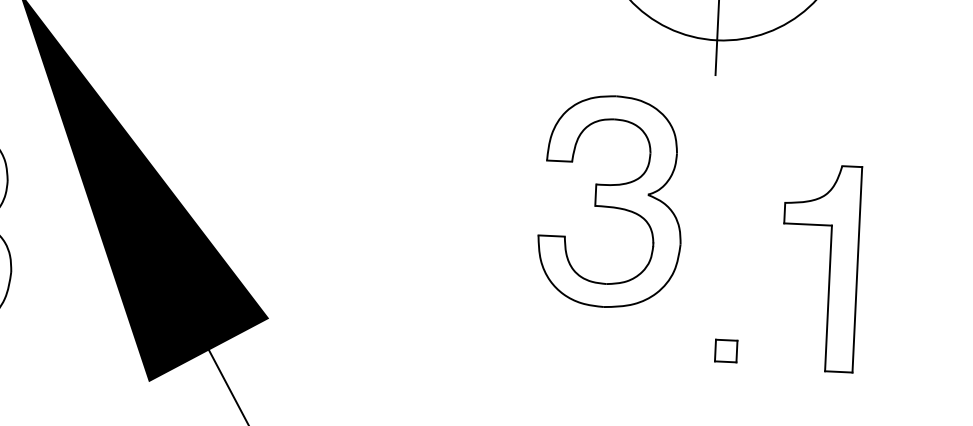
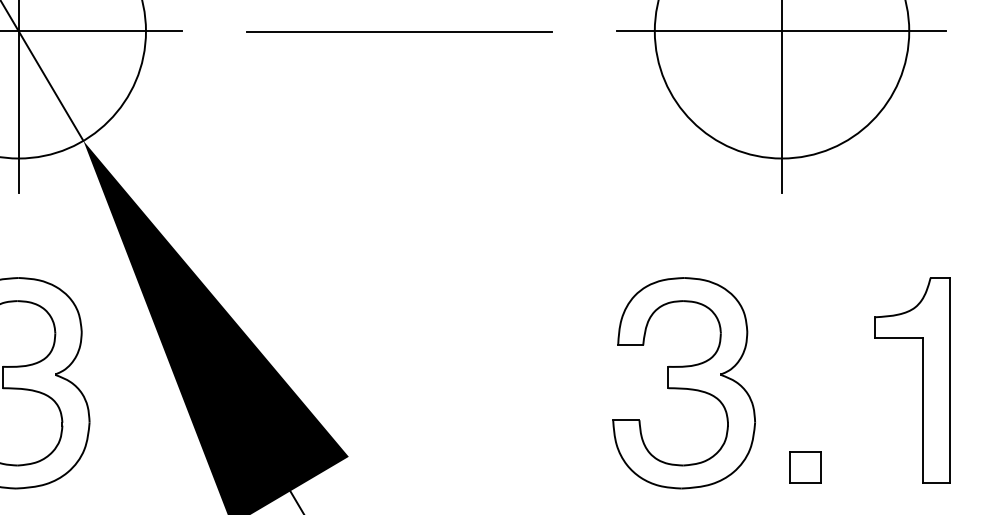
part: (610, 201) -> (683, 383), moved
part: (829, 268) -> (922, 380), moved
part: (726, 350) -> (805, 467), size x1.43

